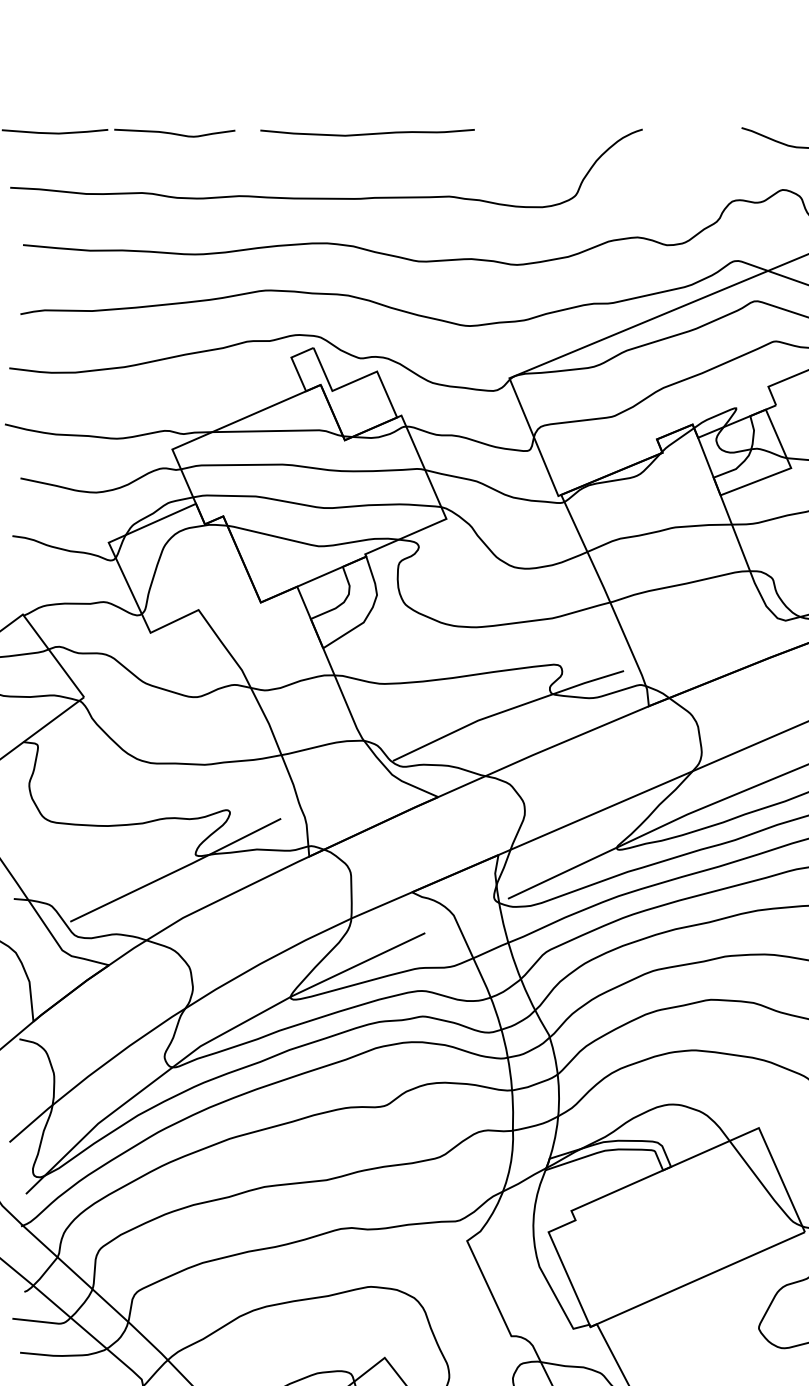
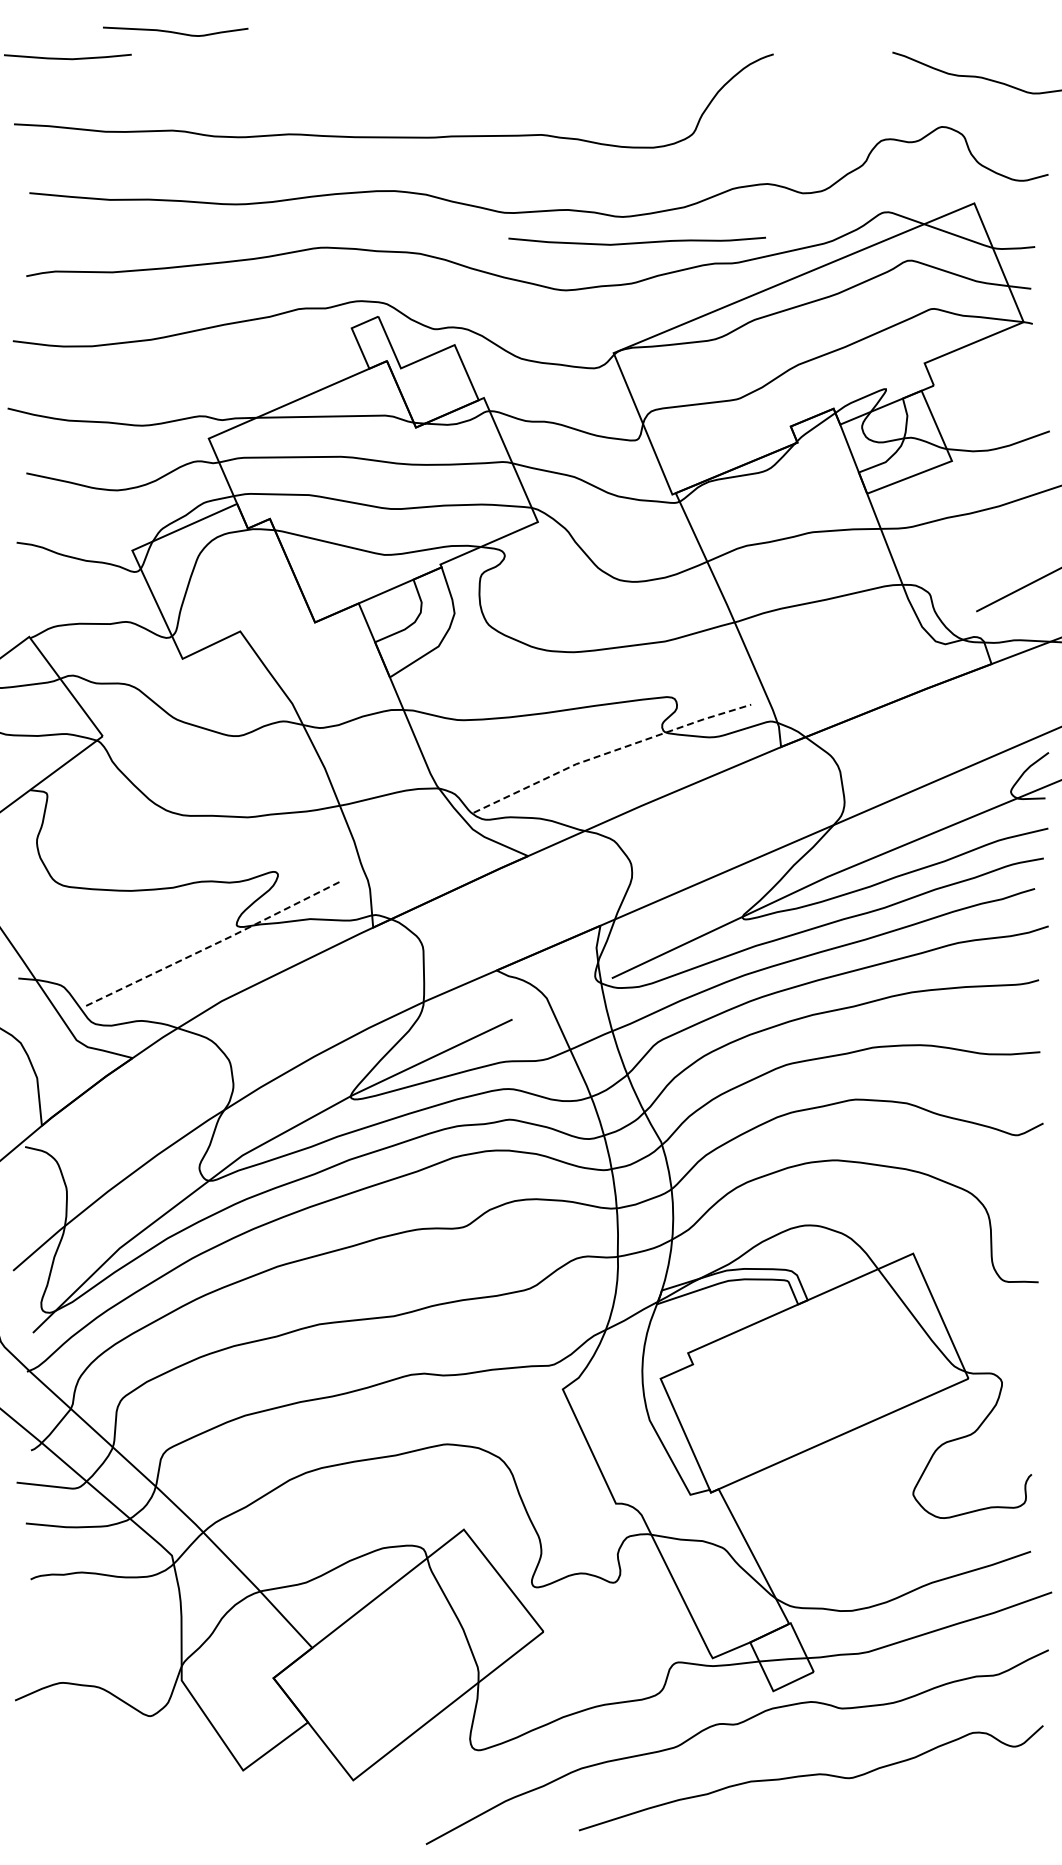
curve: (174, 132) -> (175, 31), moved
curve: (366, 133) -> (636, 242), moved
line: (506, 710) -> (609, 752), solid -> dashed
line: (176, 870) -> (213, 944), solid -> dashed

